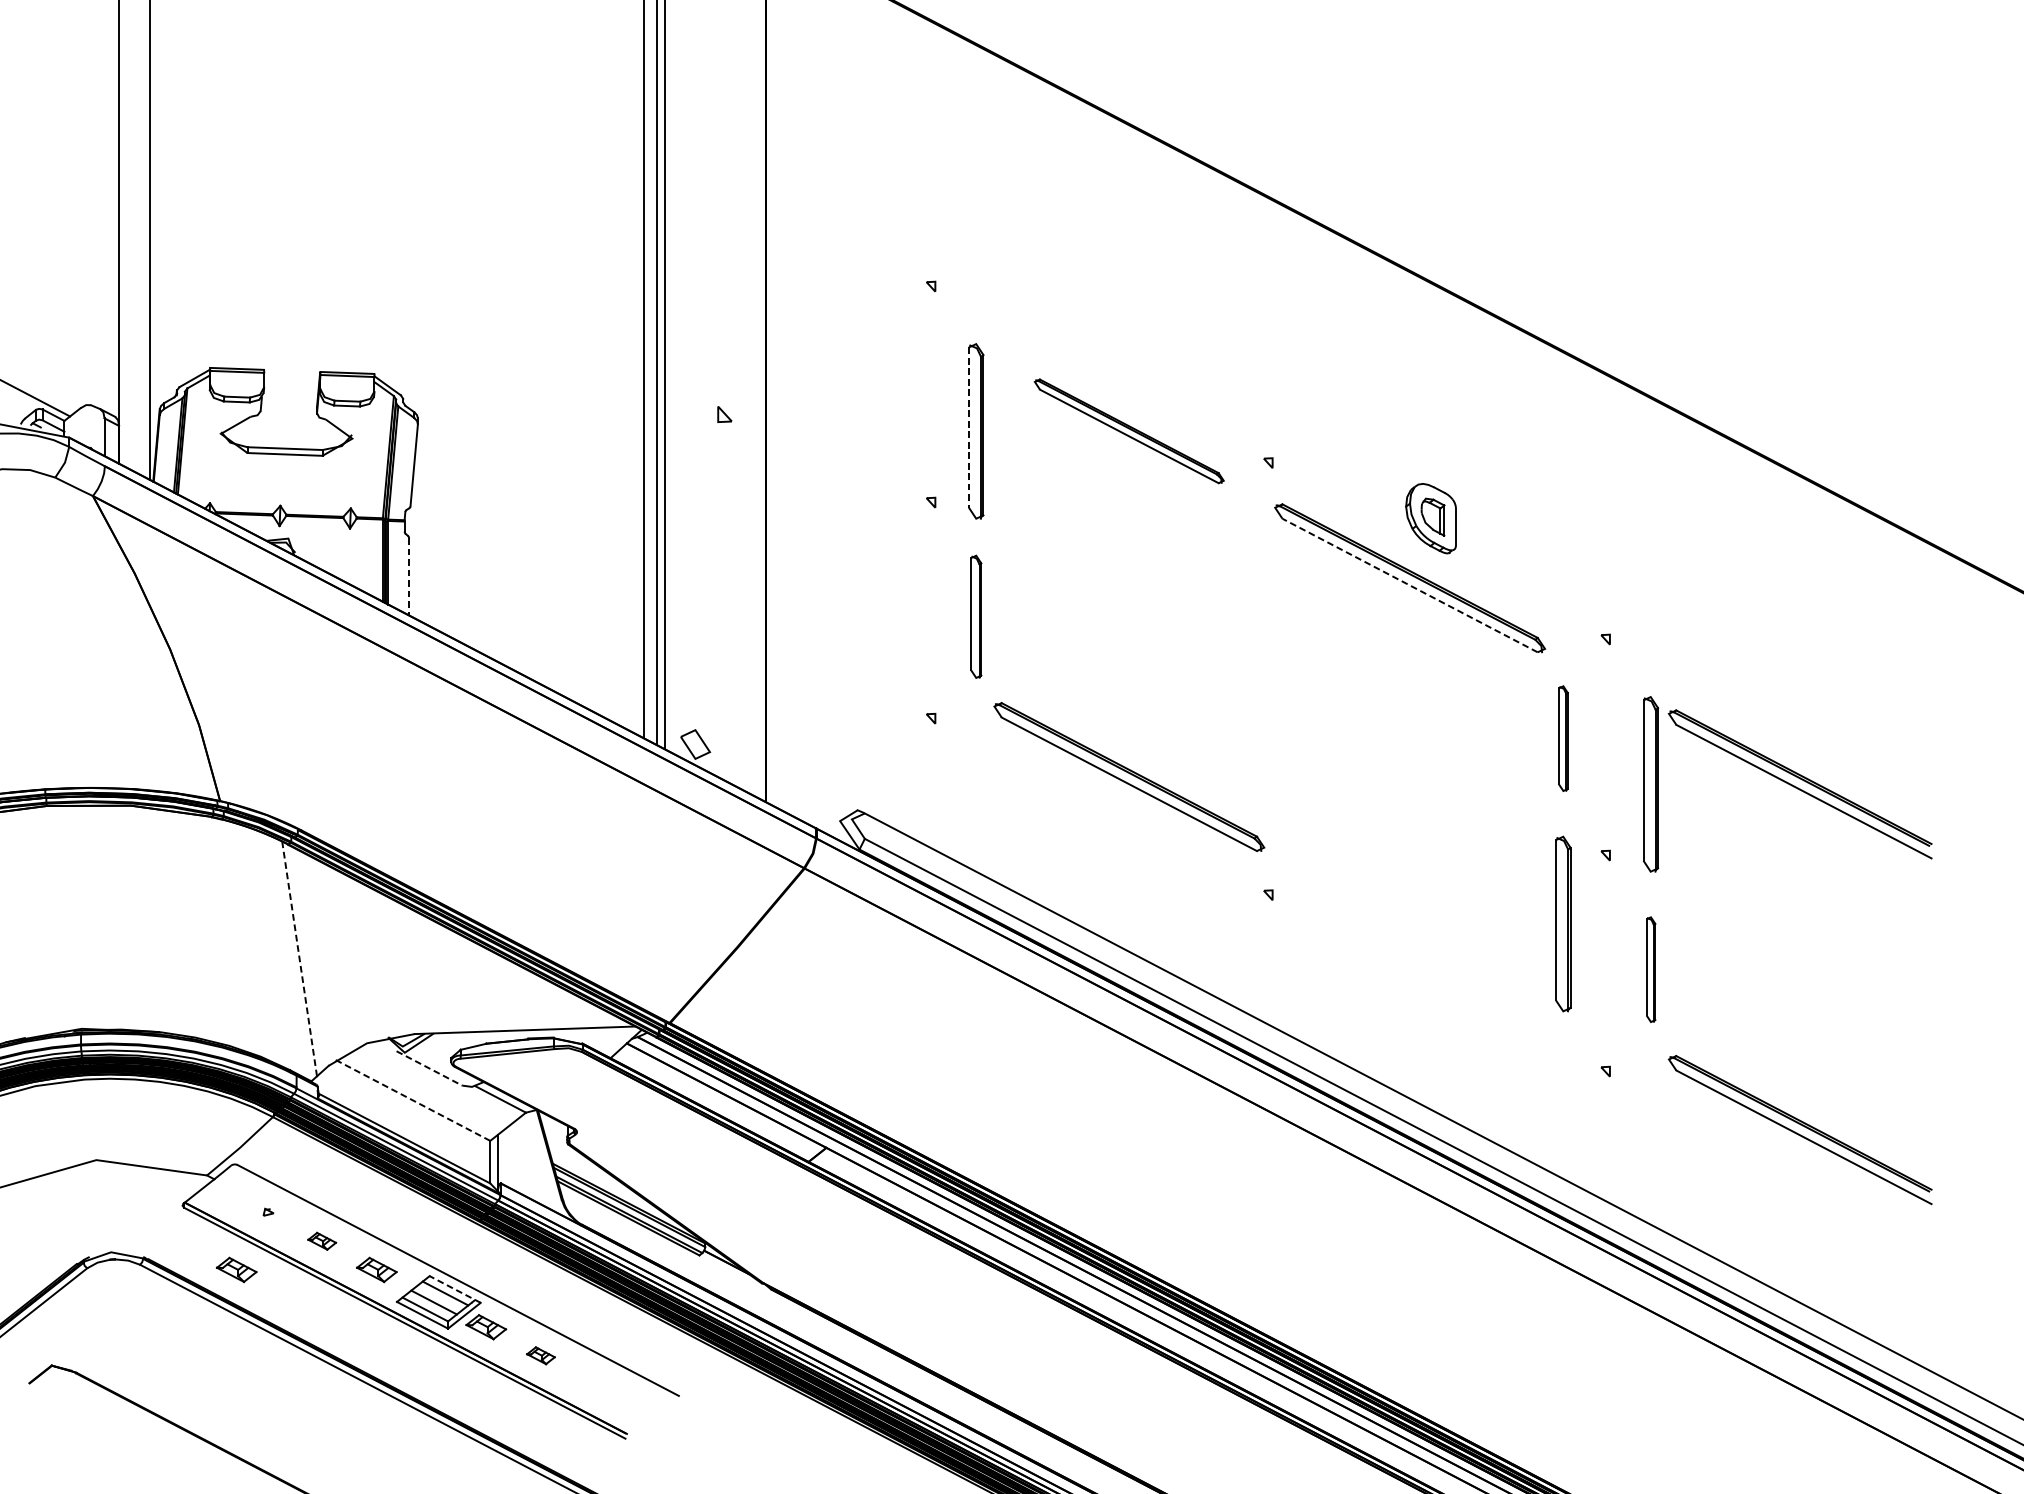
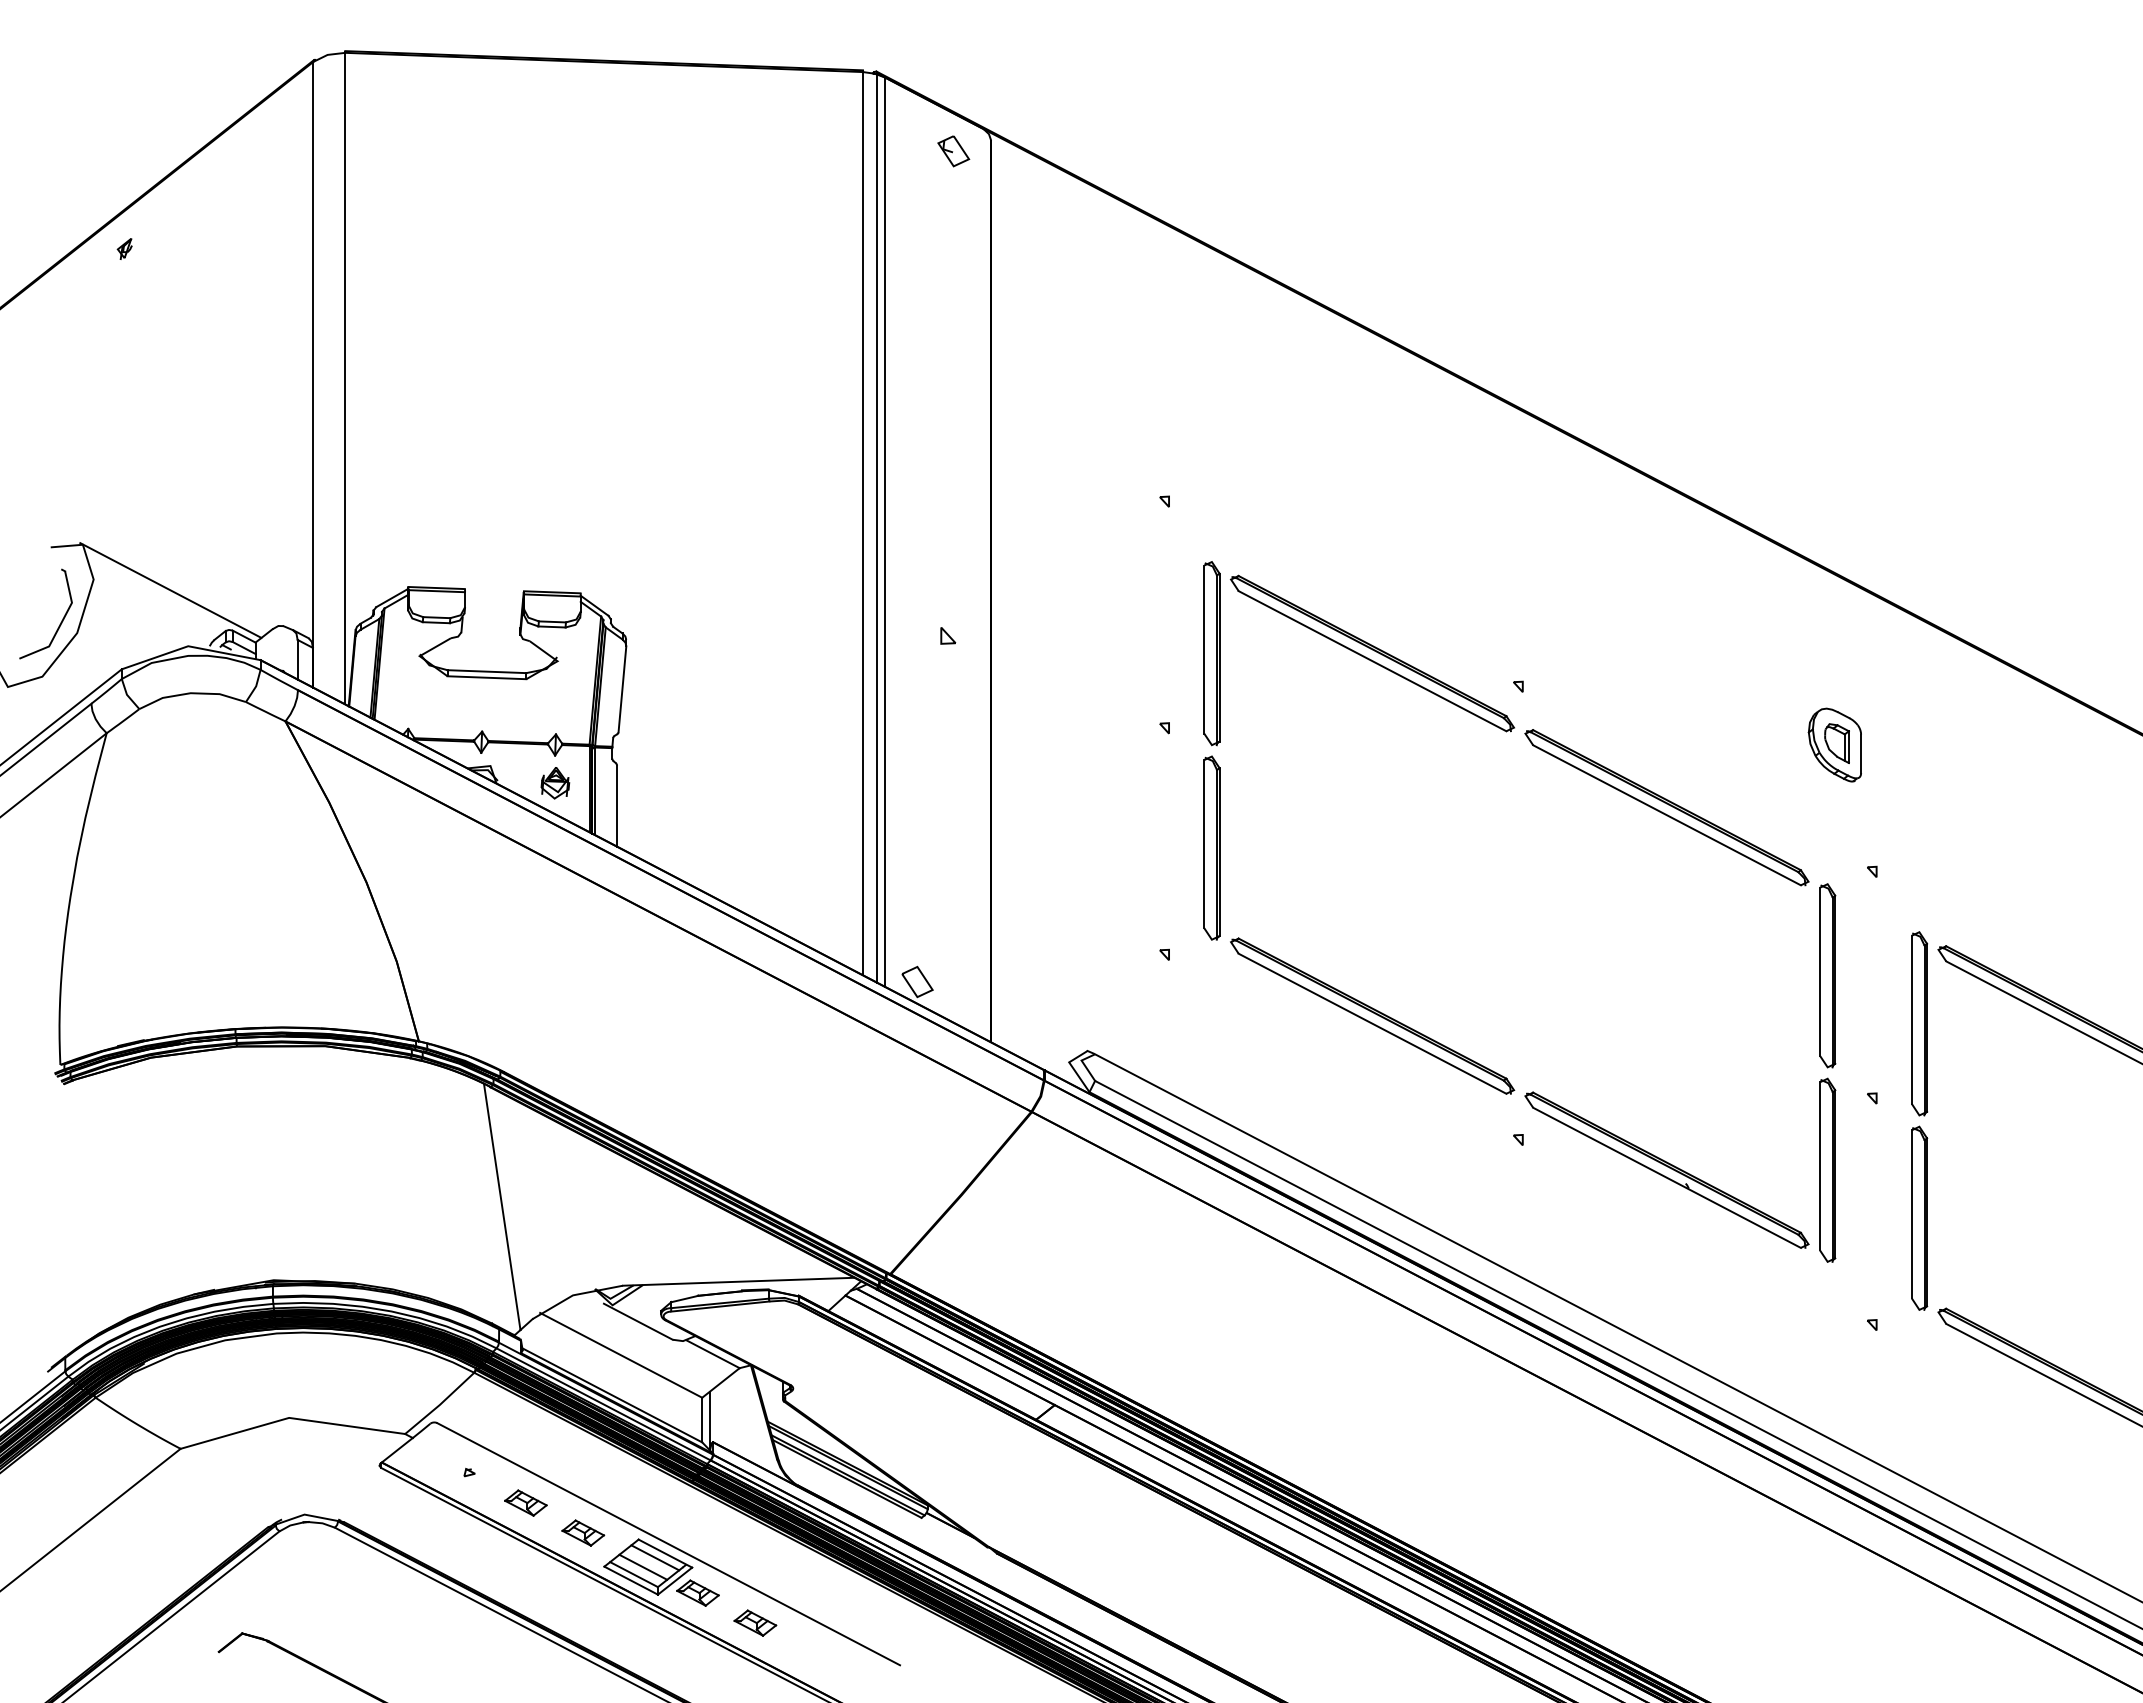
line: (969, 428) -> (1204, 650), dashed -> solid
part: (1129, 431) -> (1372, 653), size x1.43
part: (1430, 518) -> (1834, 744), moved
part: (350, 555) -> (555, 783), added
line: (409, 577) -> (617, 806), dashed -> solid
line: (1409, 585) -> (1666, 815), dashed -> solid
part: (975, 616) -> (1211, 847), size x1.43
part: (1563, 738) -> (1827, 975), size x1.67
part: (1409, 923) -> (1666, 1169), added
line: (299, 958) -> (502, 1206), dashed -> solid
part: (1650, 969) -> (1919, 1217), size x1.67
line: (429, 1068) -> (638, 1321), dashed -> solid
line: (412, 1100) -> (620, 1355), dashed -> solid
part: (321, 1240) -> (525, 1502), size x1.43
part: (236, 1269) -> (436, 1532), removed
line: (454, 1289) -> (664, 1553), dashed -> solid
part: (541, 1355) -> (755, 1622), size x1.43

